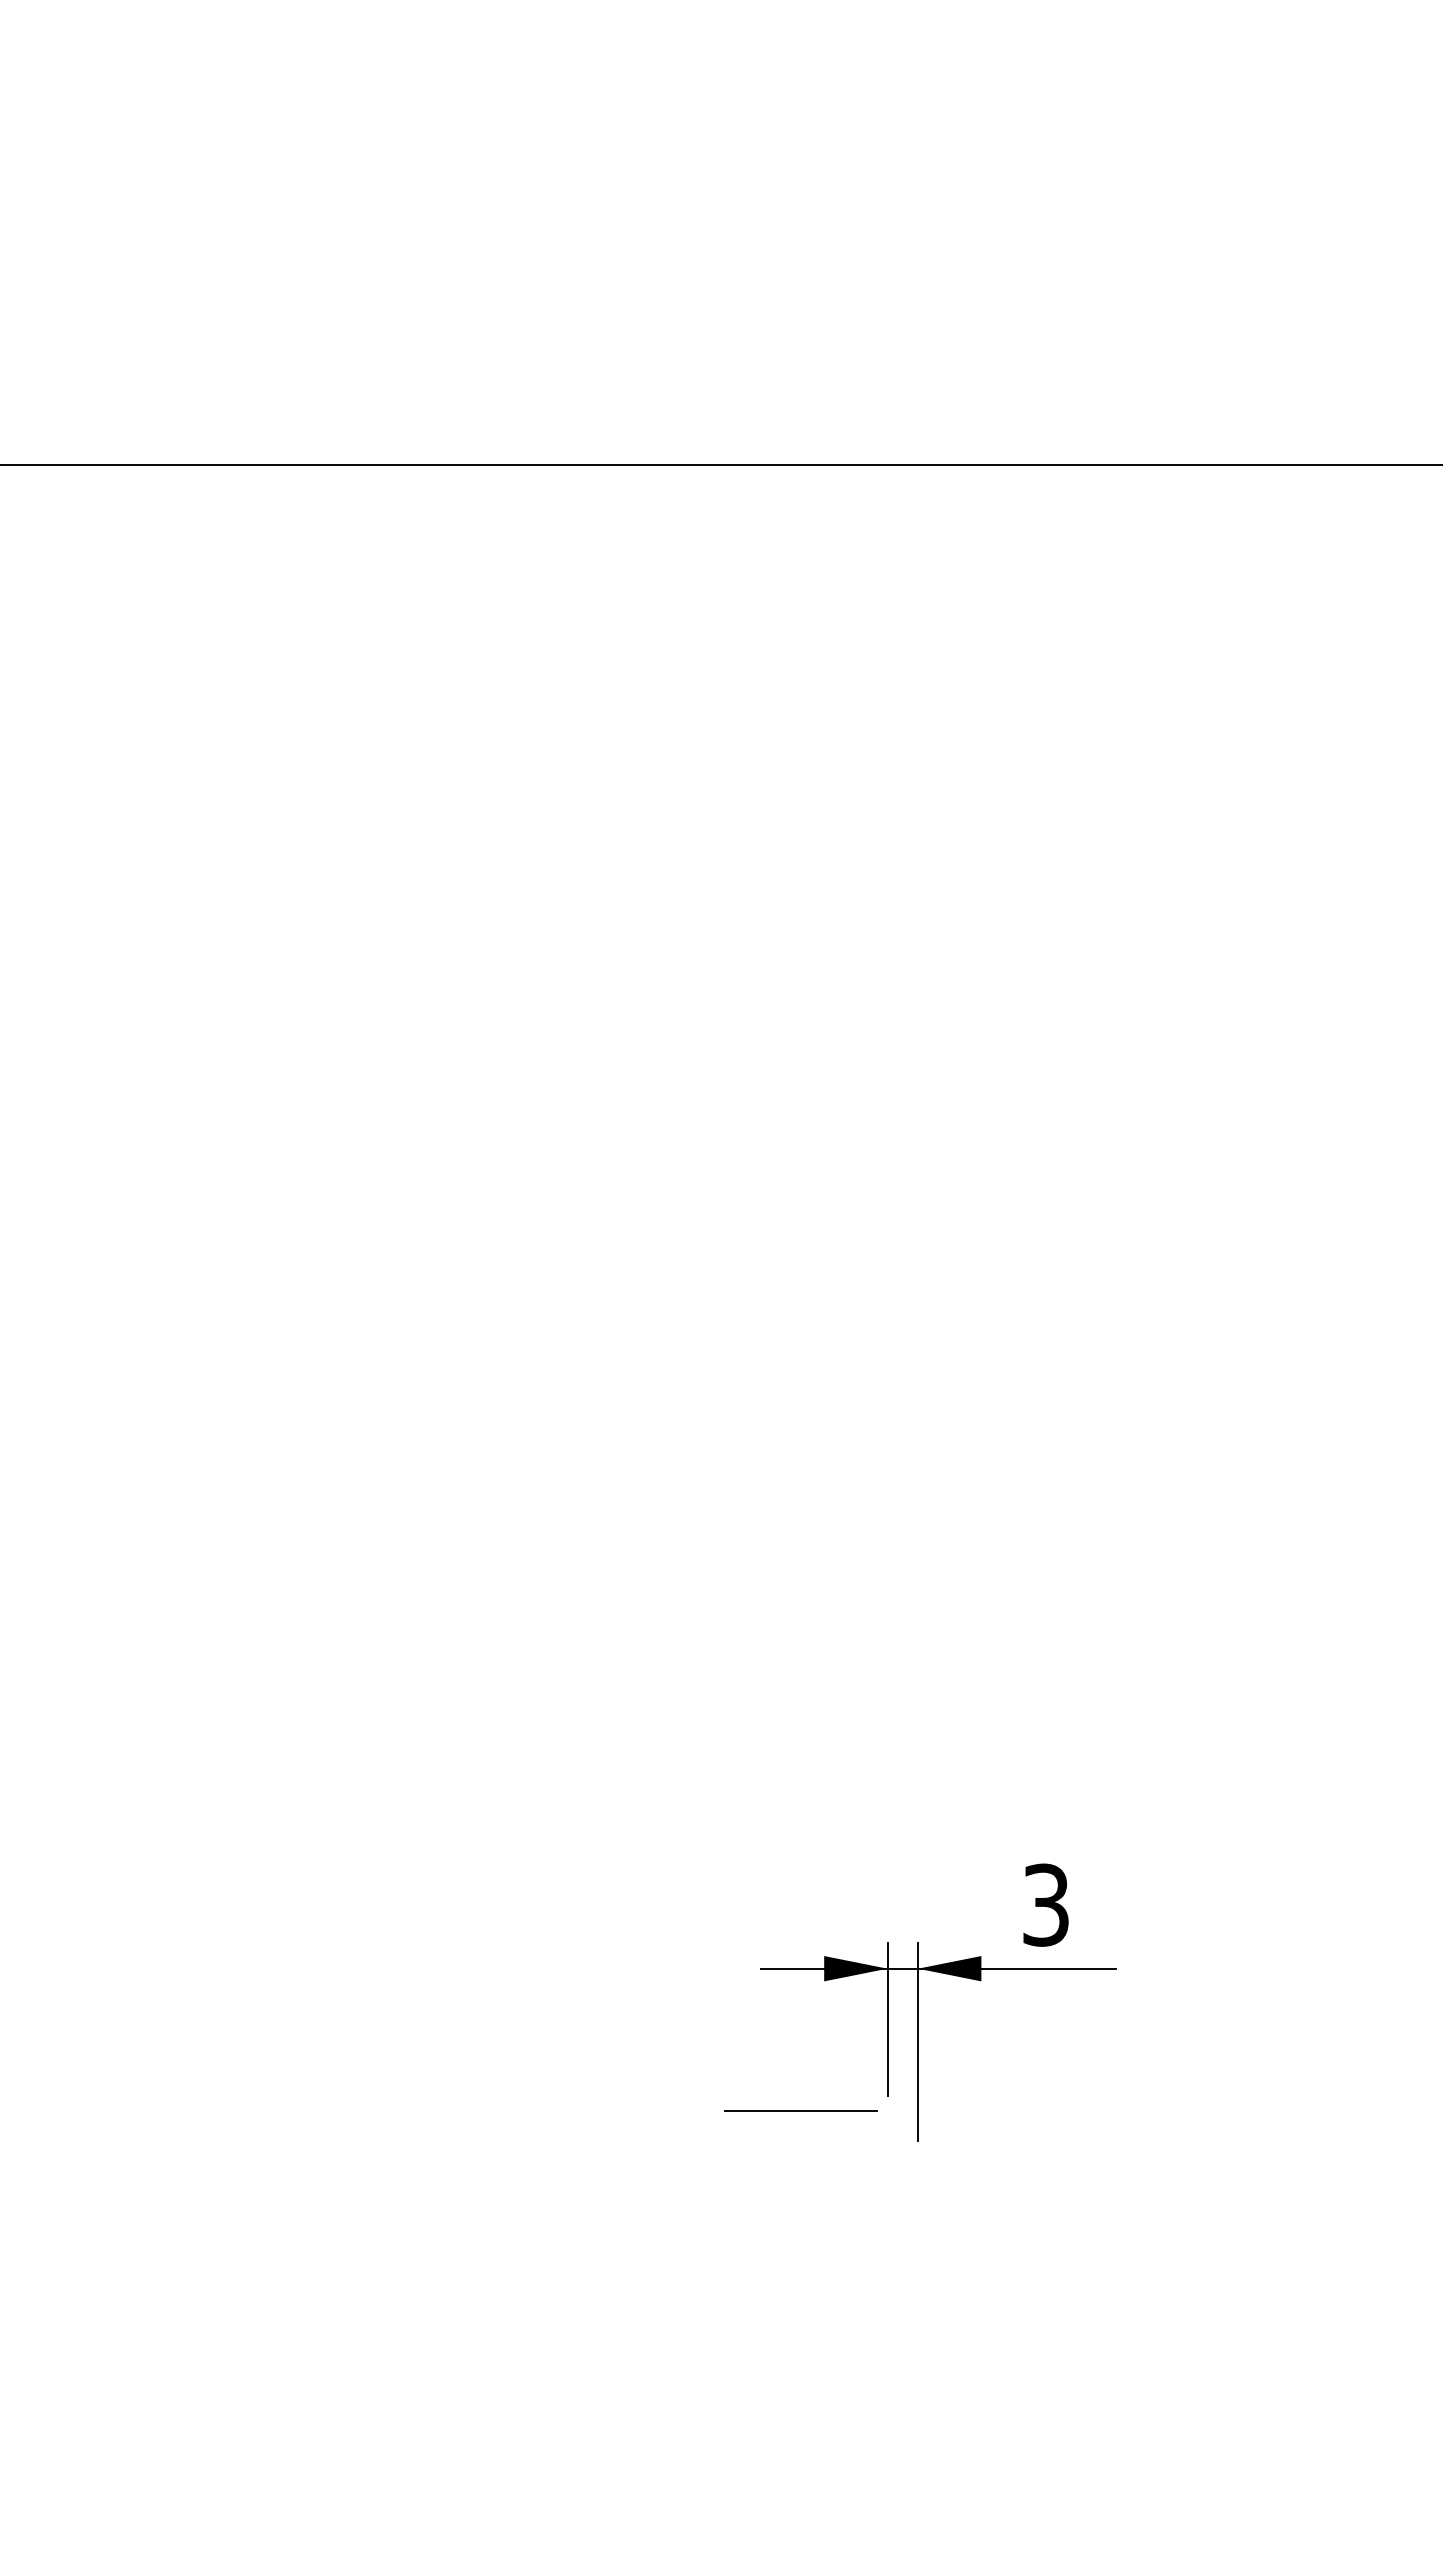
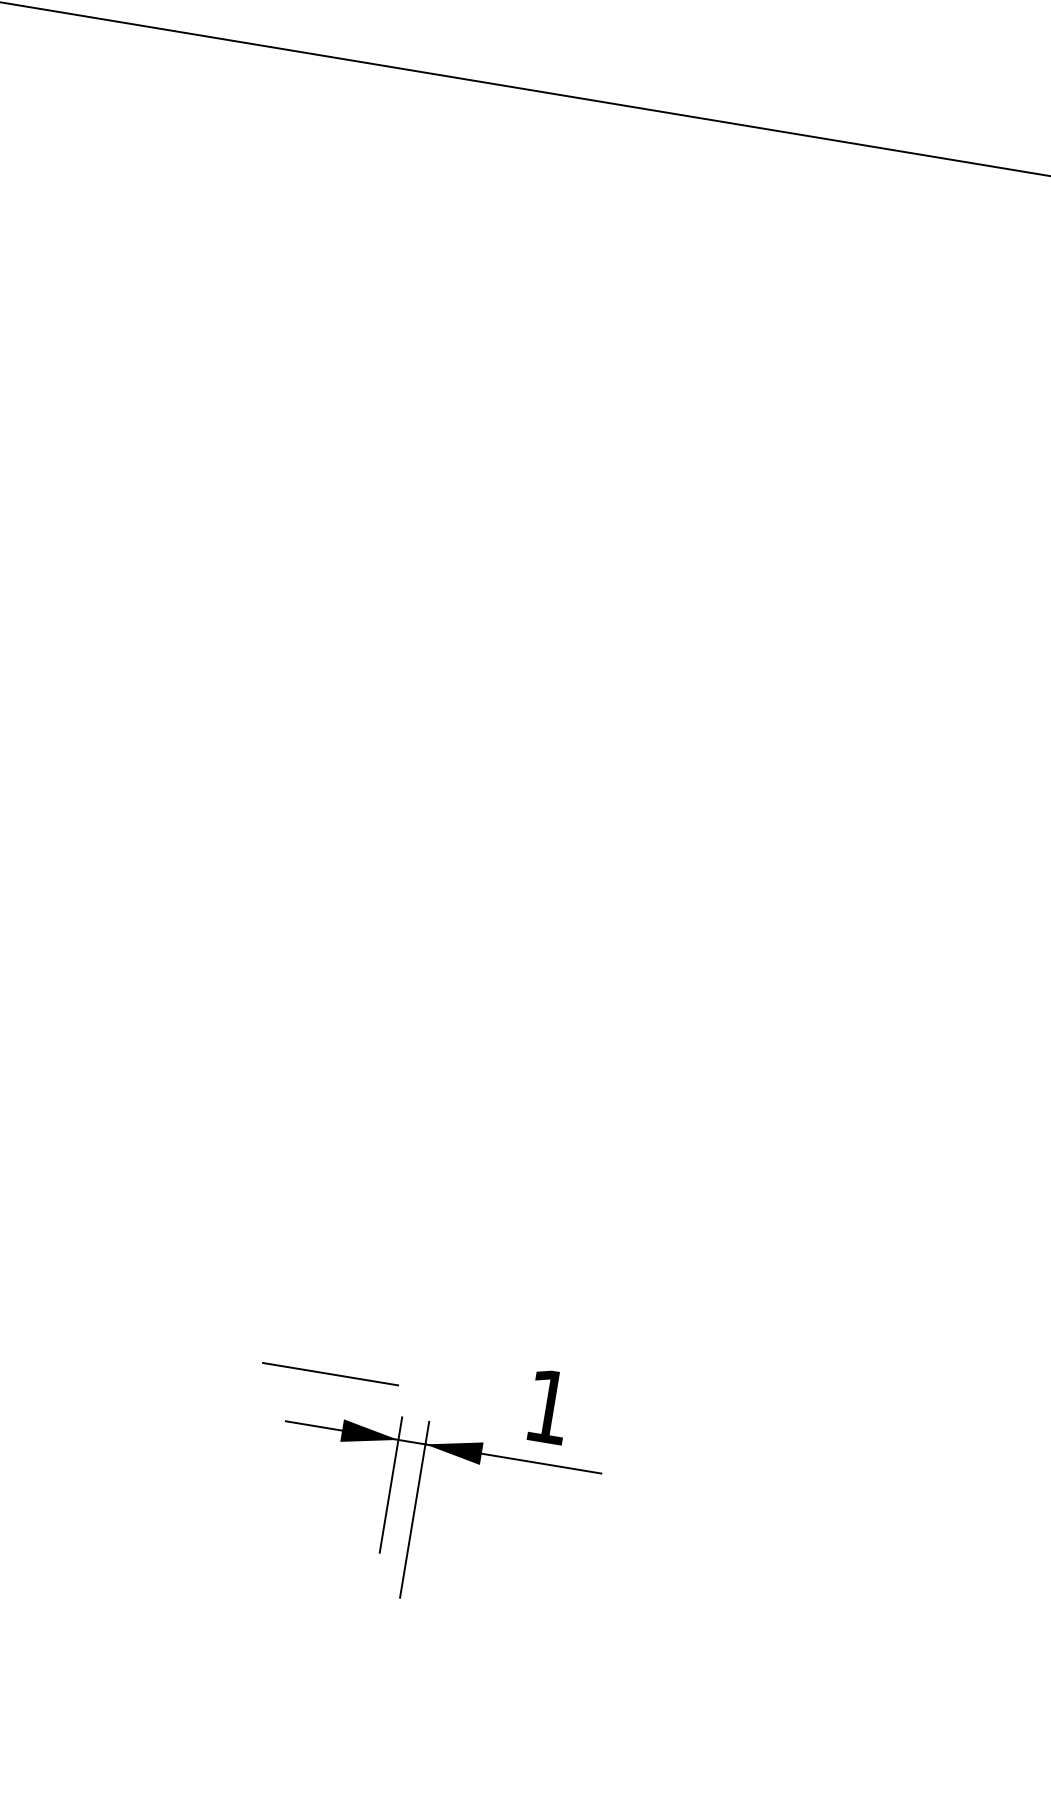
text: (1045, 1904) -> (548, 1406), 3 -> 1
line: (800, 2110) -> (329, 1373), moved

